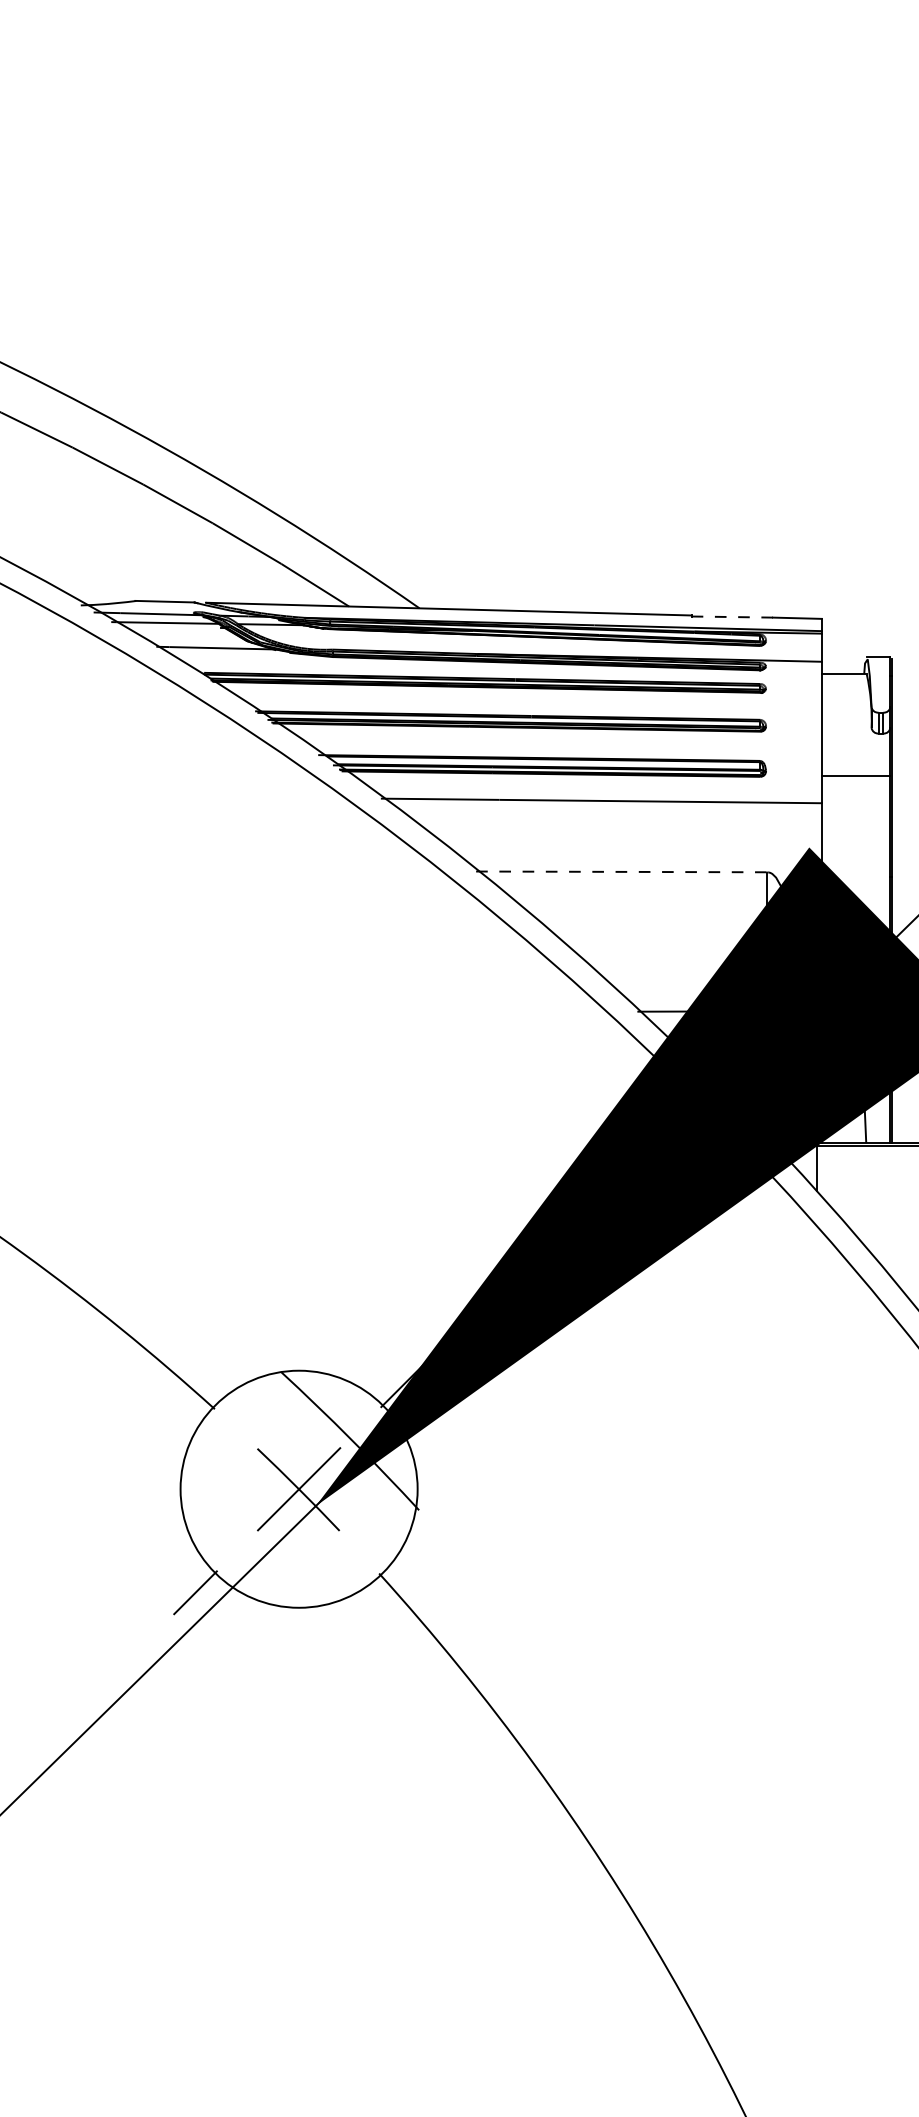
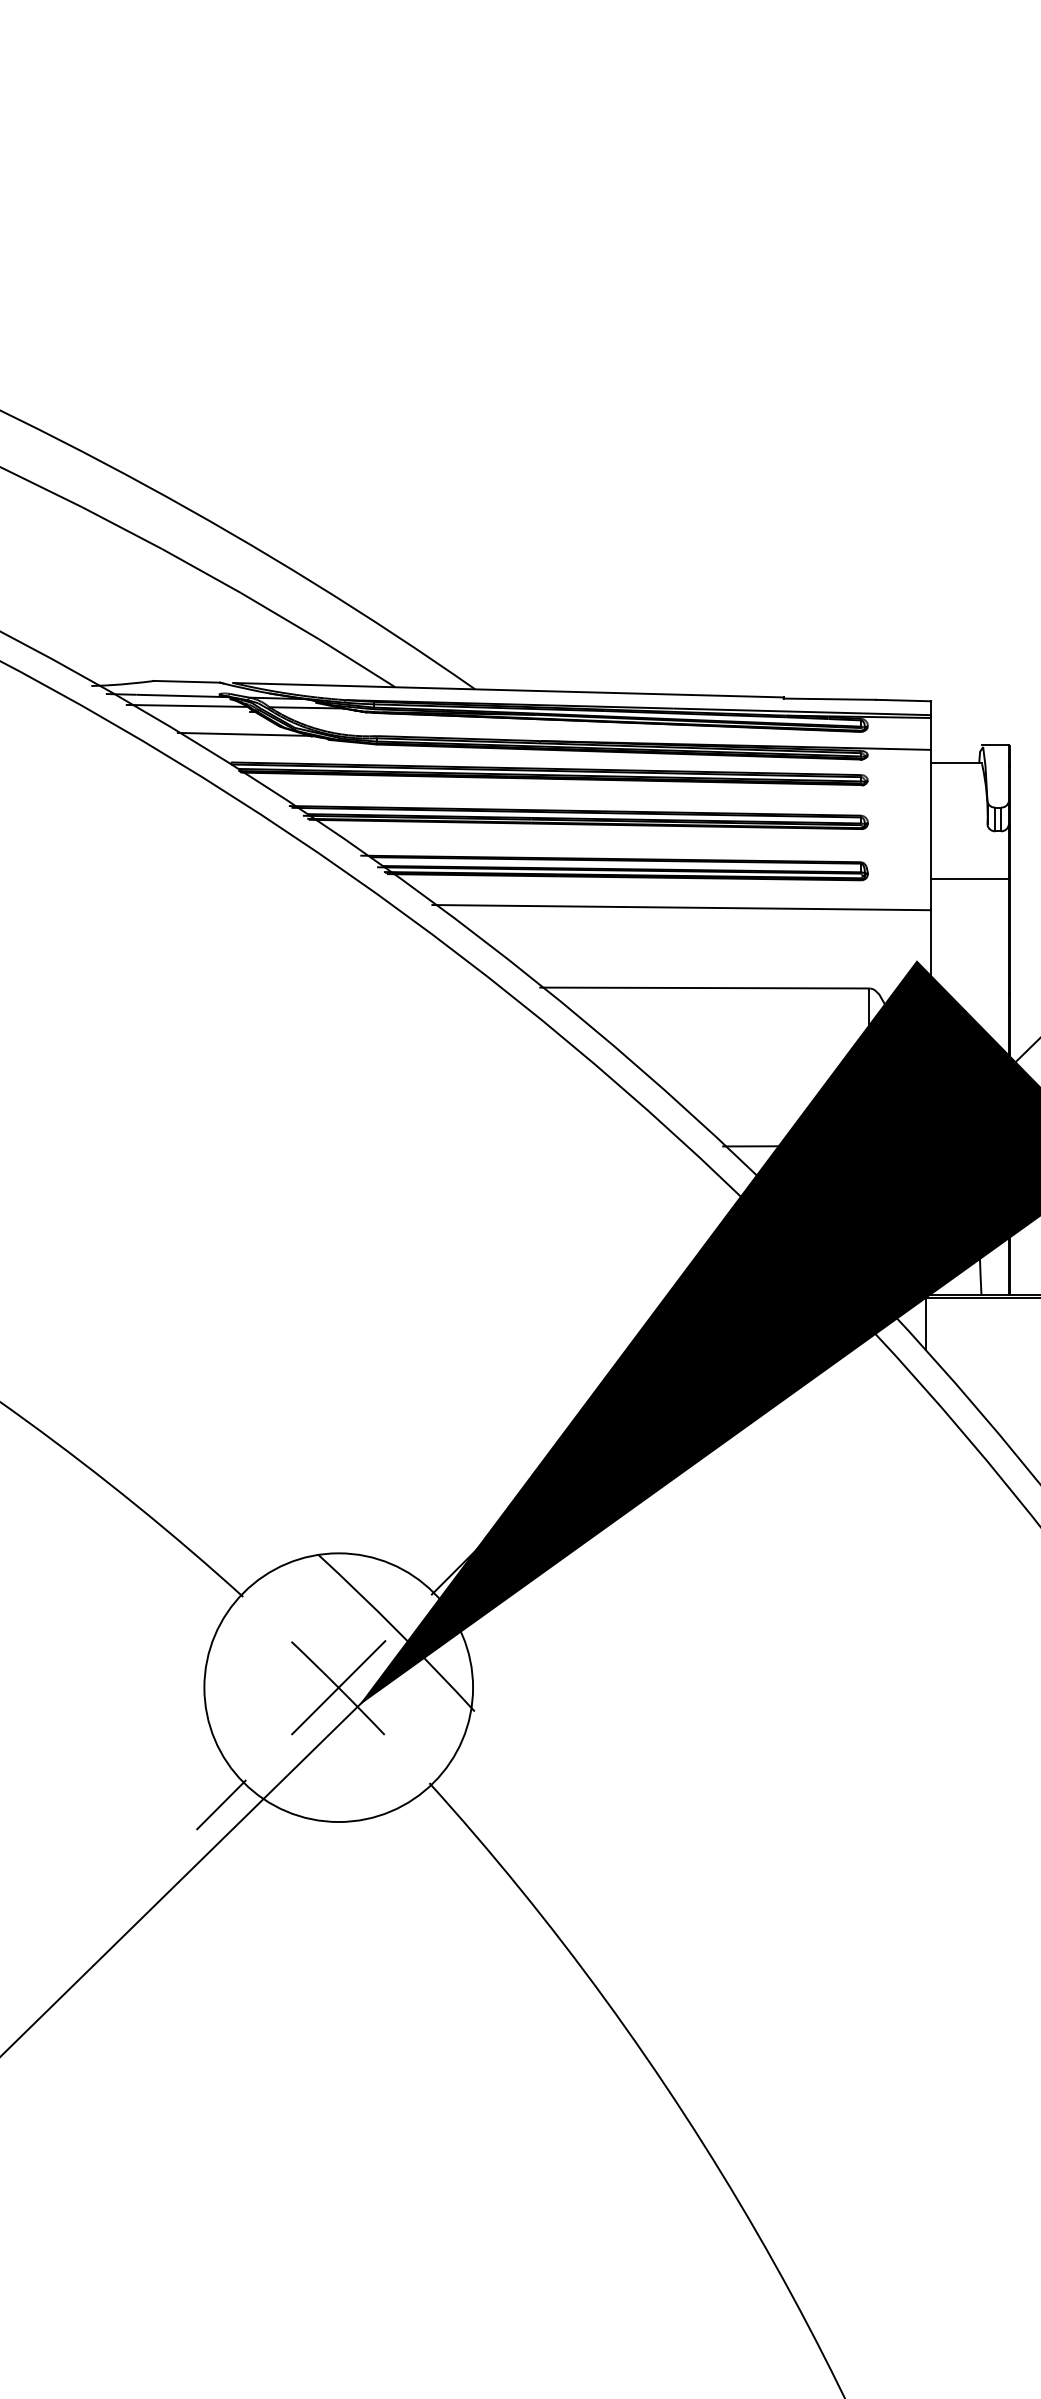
line: (732, 617) -> (829, 699), dashed -> solid
line: (622, 871) -> (705, 987), dashed -> solid

